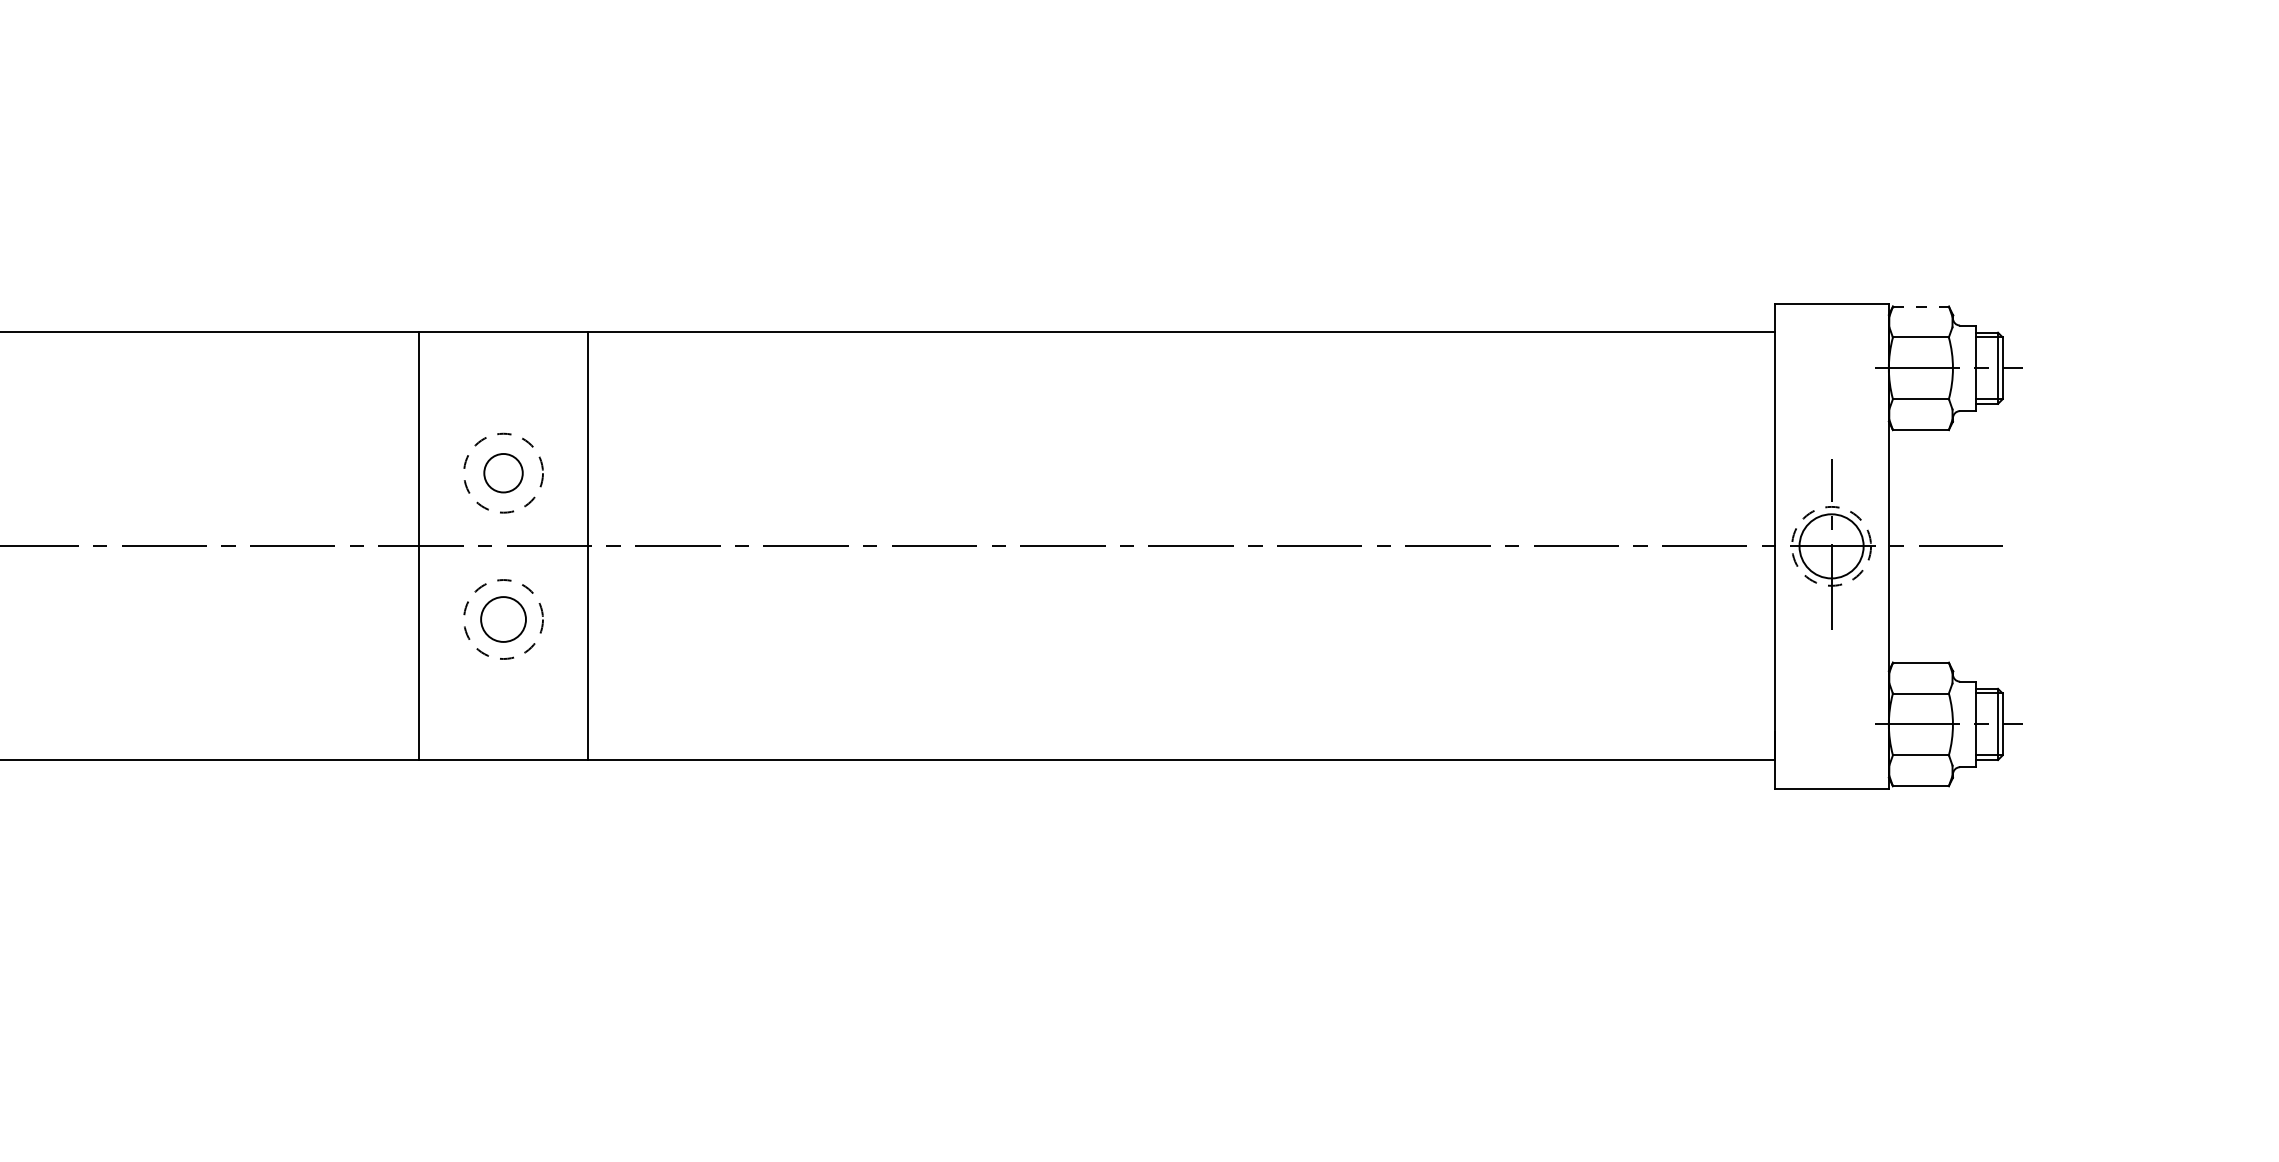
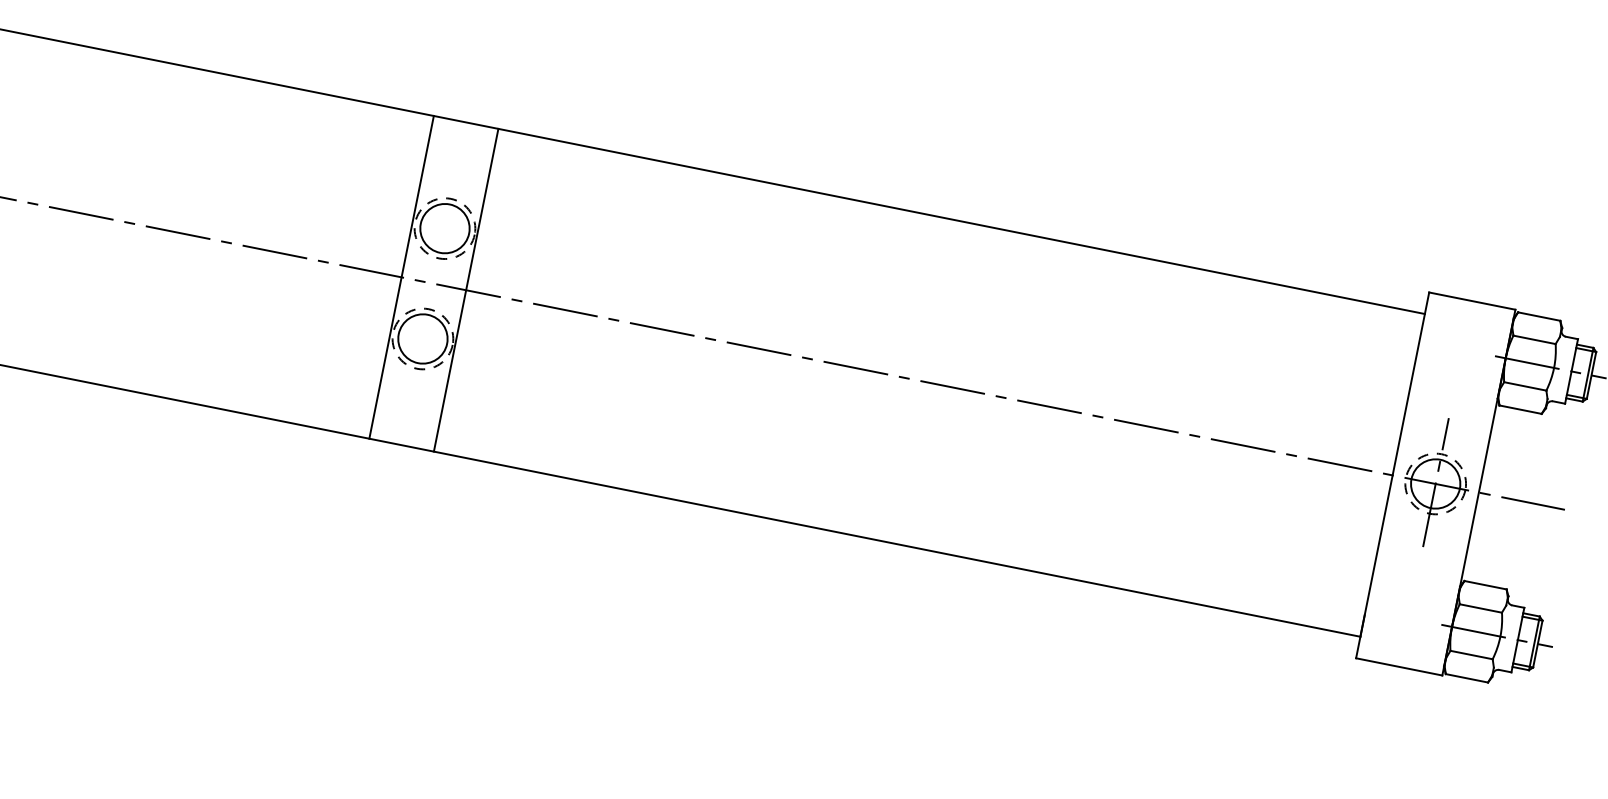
line: (1920, 306) -> (1538, 316), dashed -> solid
circle: (503, 473) -> (444, 228), size x1.67
line: (418, 546) -> (401, 277), moved
line: (588, 546) -> (466, 290), moved
circle: (503, 619) -> (422, 338), size x1.43

